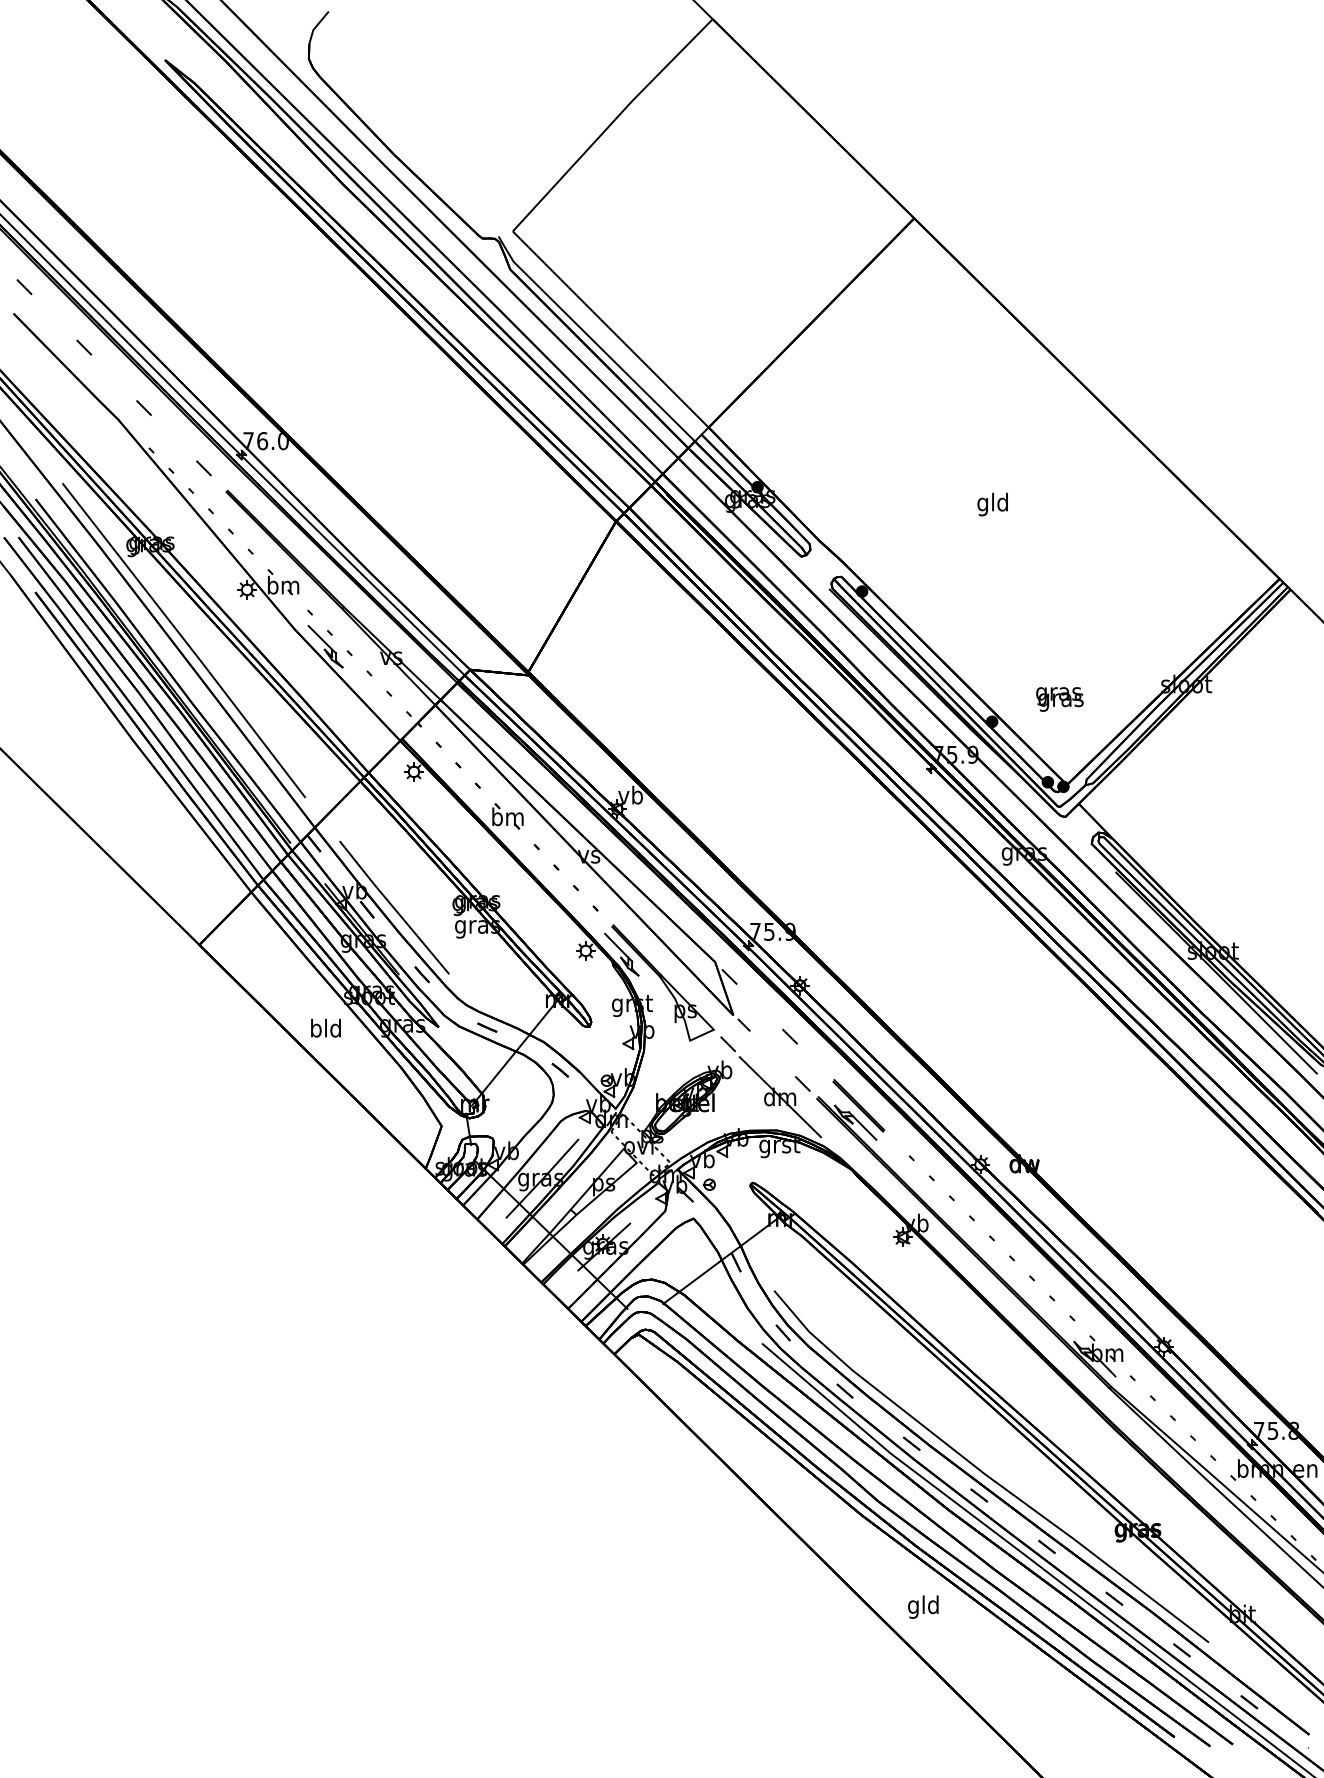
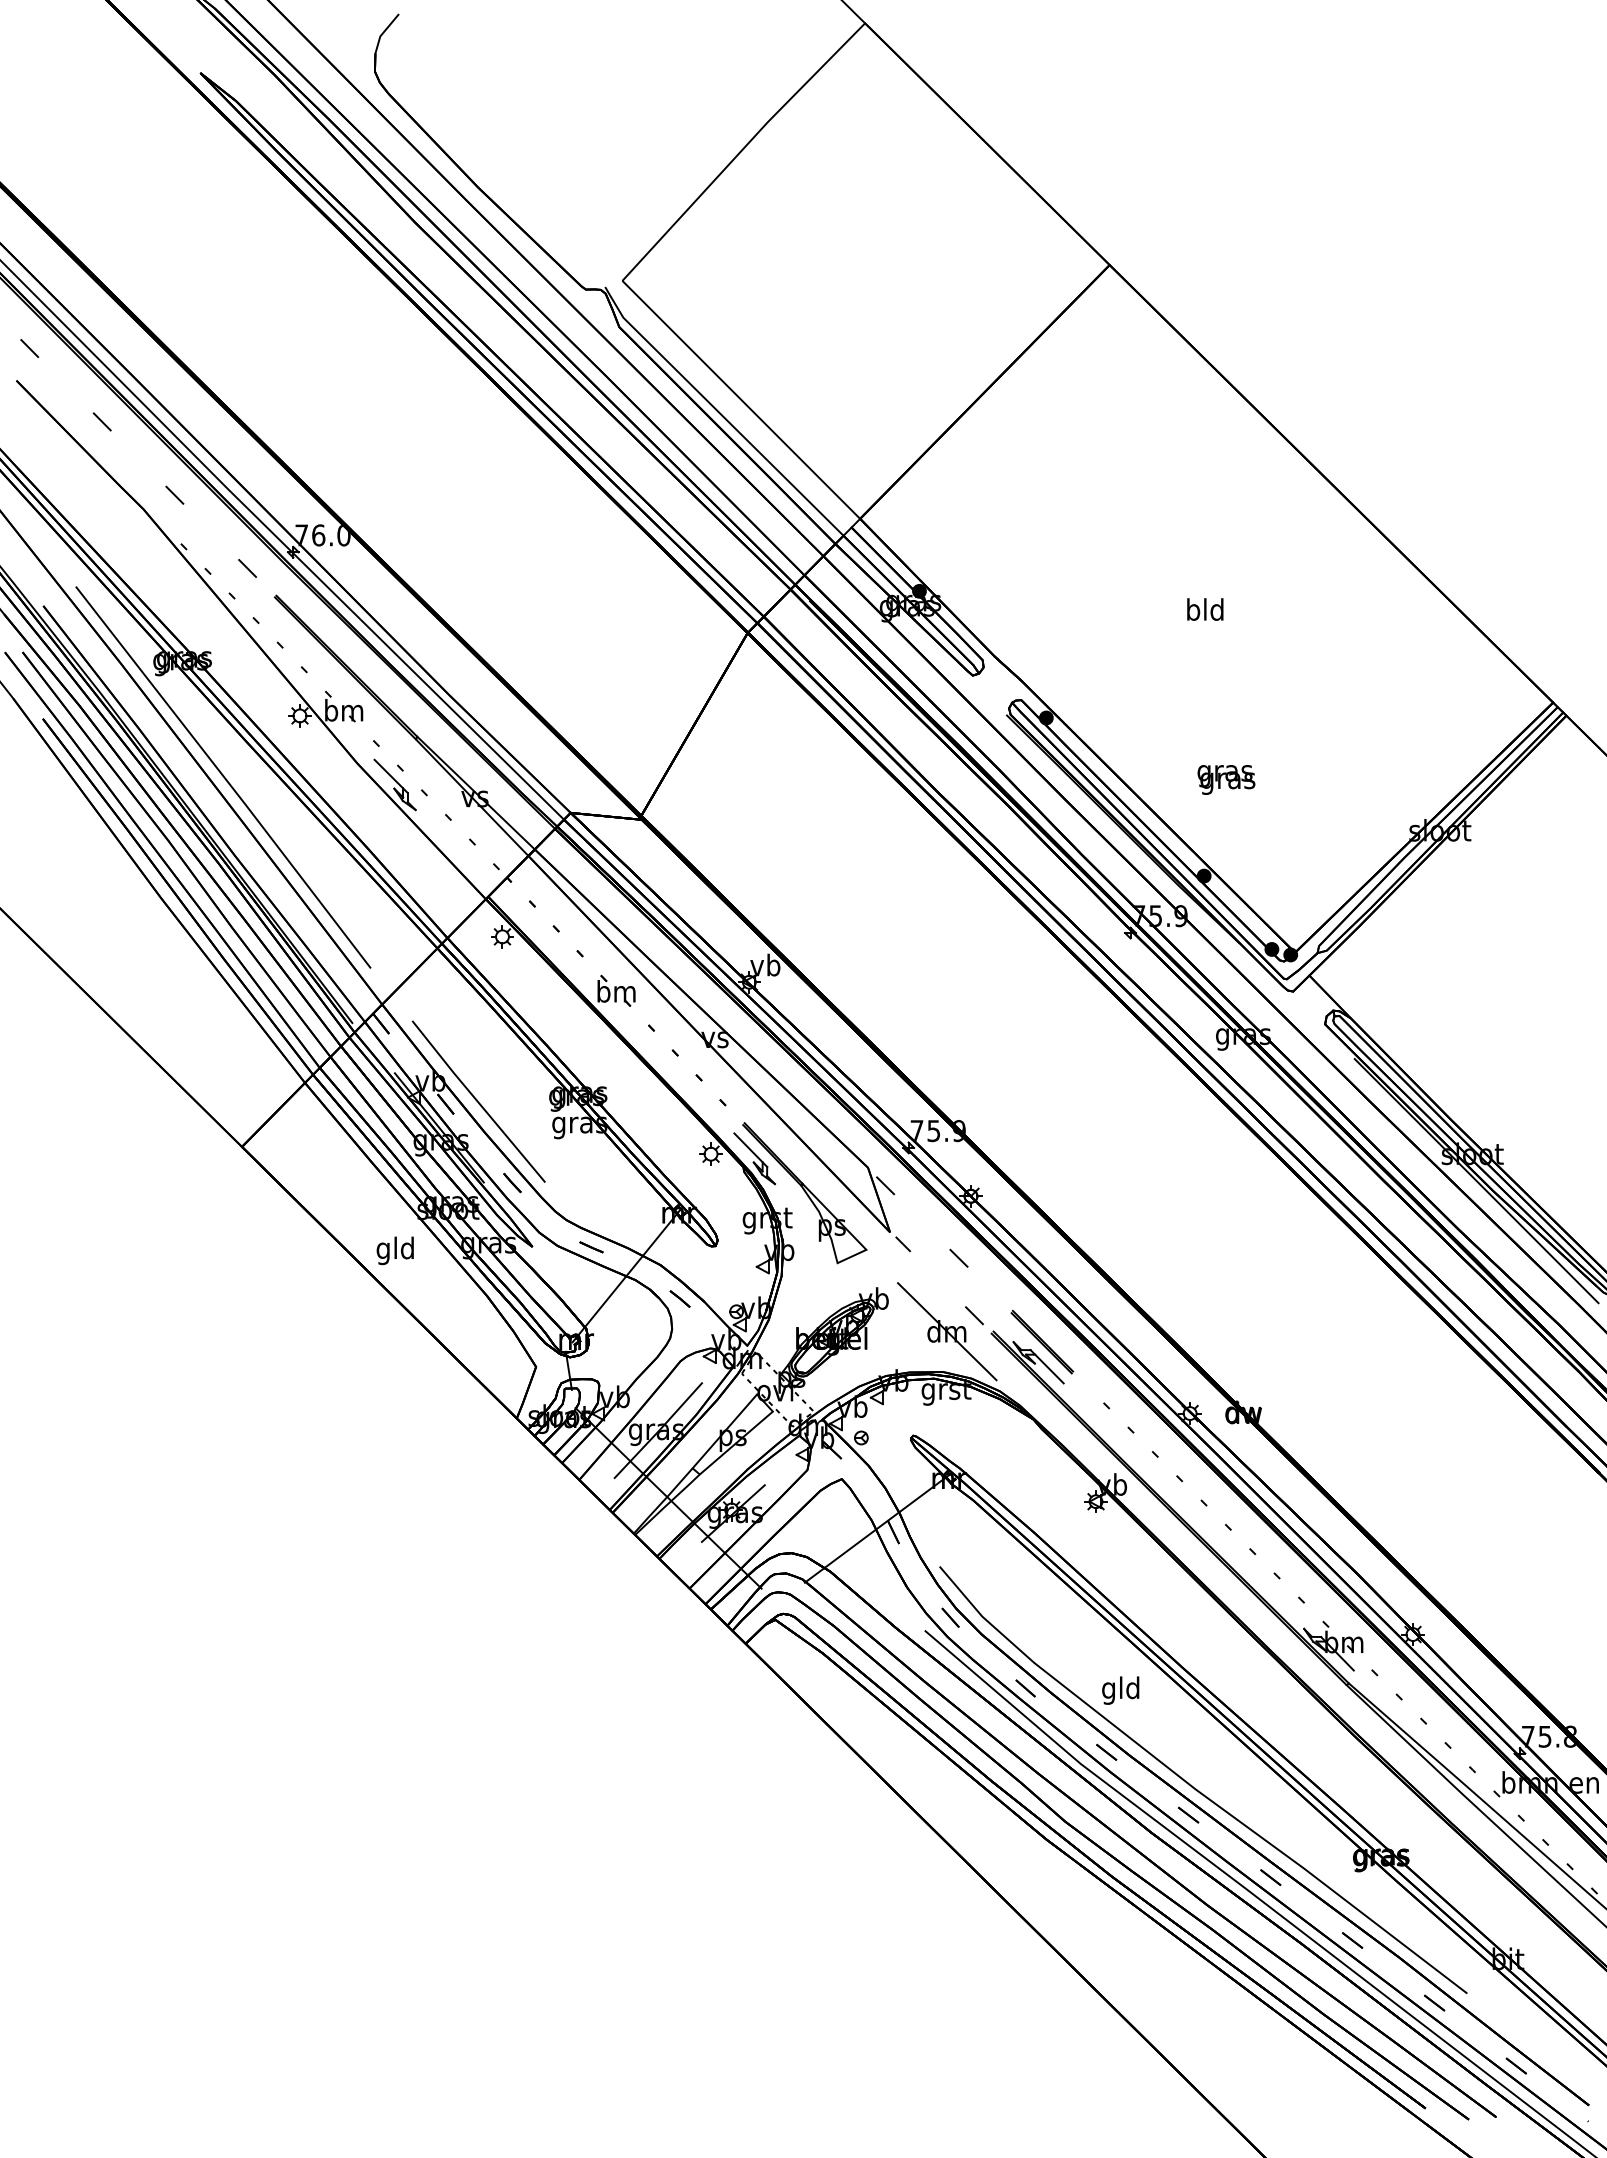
text: (983, 504) -> (1193, 612), gld -> bld
text: (1059, 699) -> (1226, 779), moved
text: (315, 1030) -> (383, 1250), bld -> gld
line: (726, 1042) -> (881, 1265), removed
text: (923, 1607) -> (1120, 1690), moved

